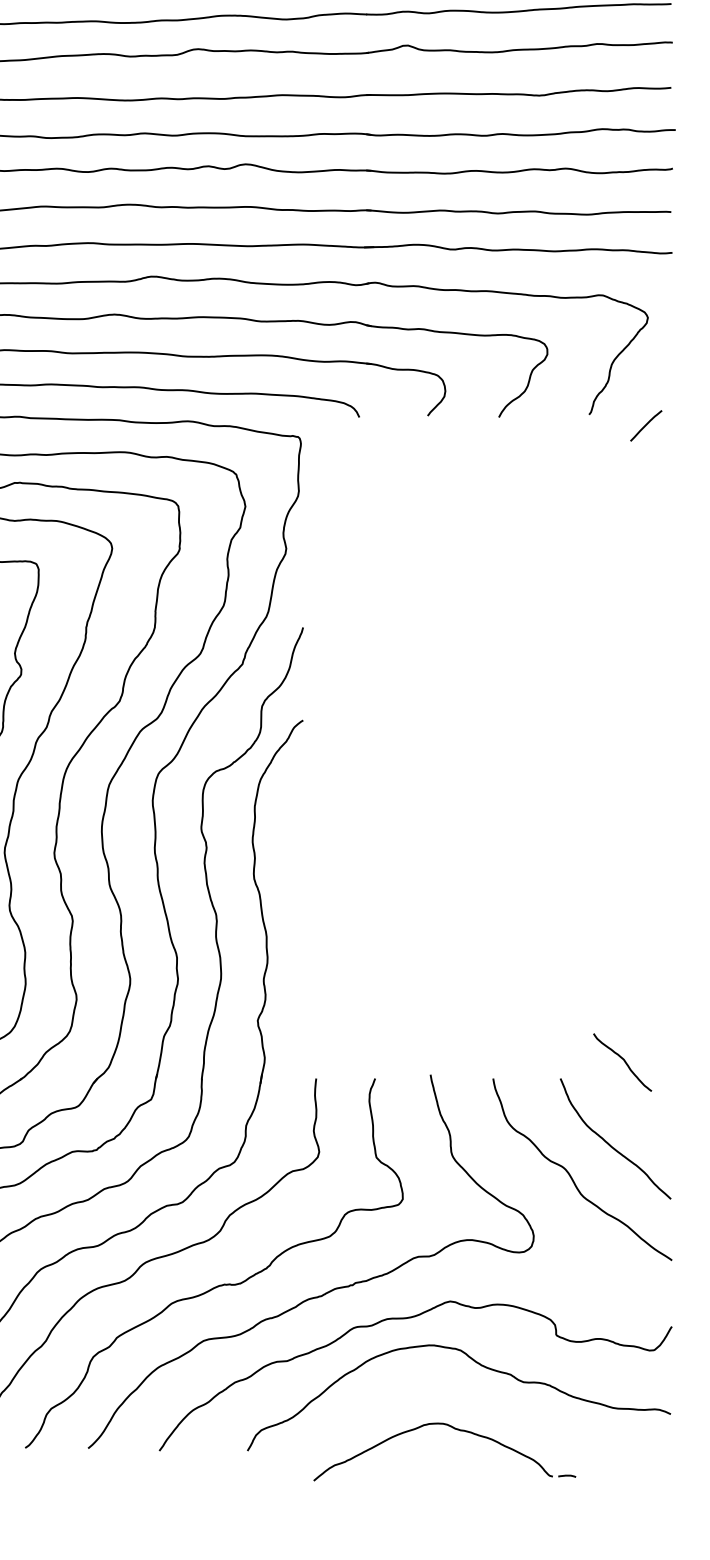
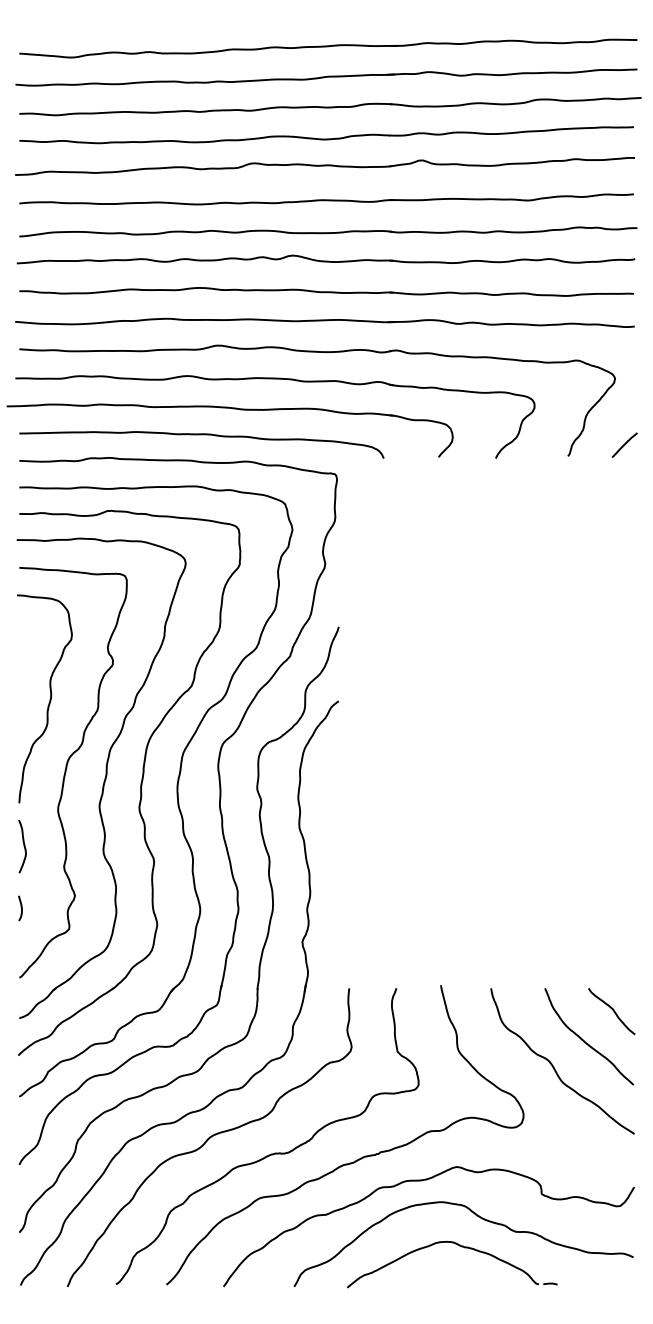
line: (645, 424) -> (624, 444), moved
curve: (623, 1061) -> (612, 1010), moved
part: (456, 1430) -> (461, 1247), moved

